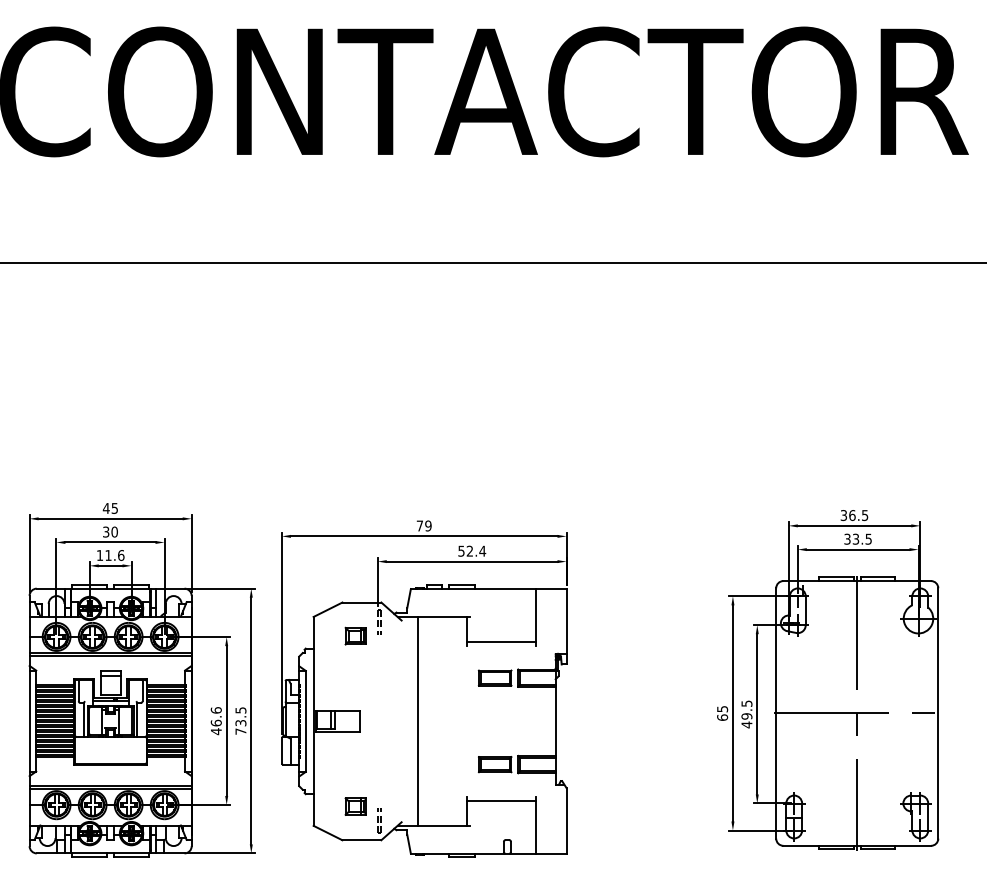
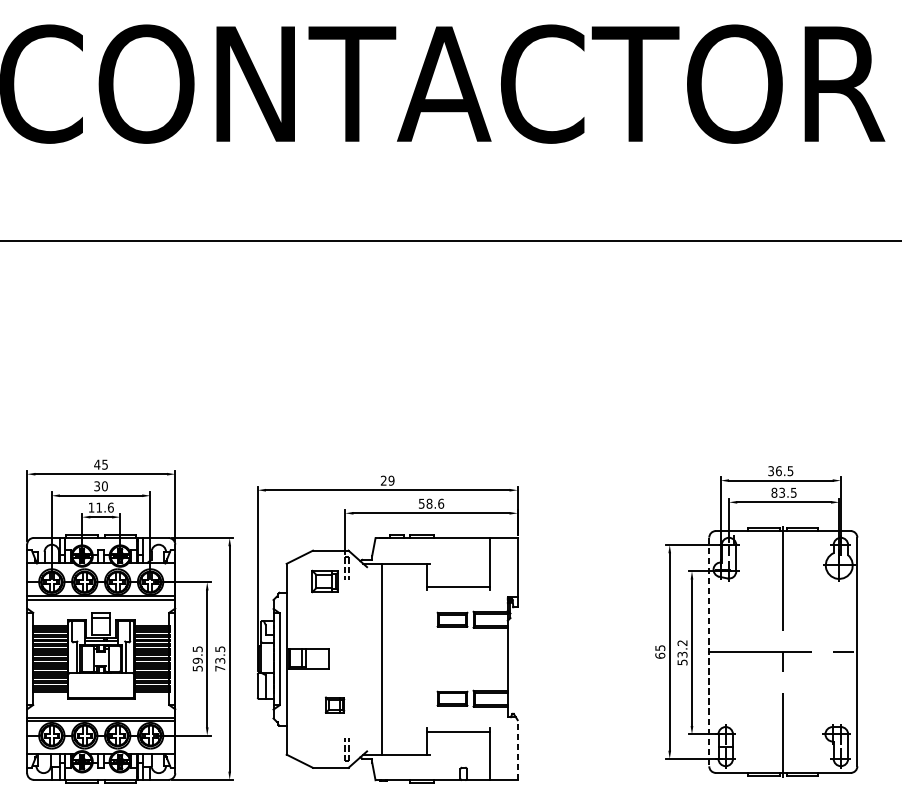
text: (419, 525) -> (383, 480), 79 -> 29
text: (847, 538) -> (774, 492), 33.5 -> 83.5
text: (476, 550) -> (435, 503), 52.4 -> 58.6
part: (355, 635) -> (324, 580), size x1.4
line: (776, 713) -> (709, 652), solid -> dashed
text: (746, 714) -> (682, 652), 49.5 -> 53.2
text: (215, 721) -> (197, 659), 46.6 -> 59.5
part: (355, 806) -> (334, 705), moved
line: (566, 820) -> (517, 749), solid -> dashed

